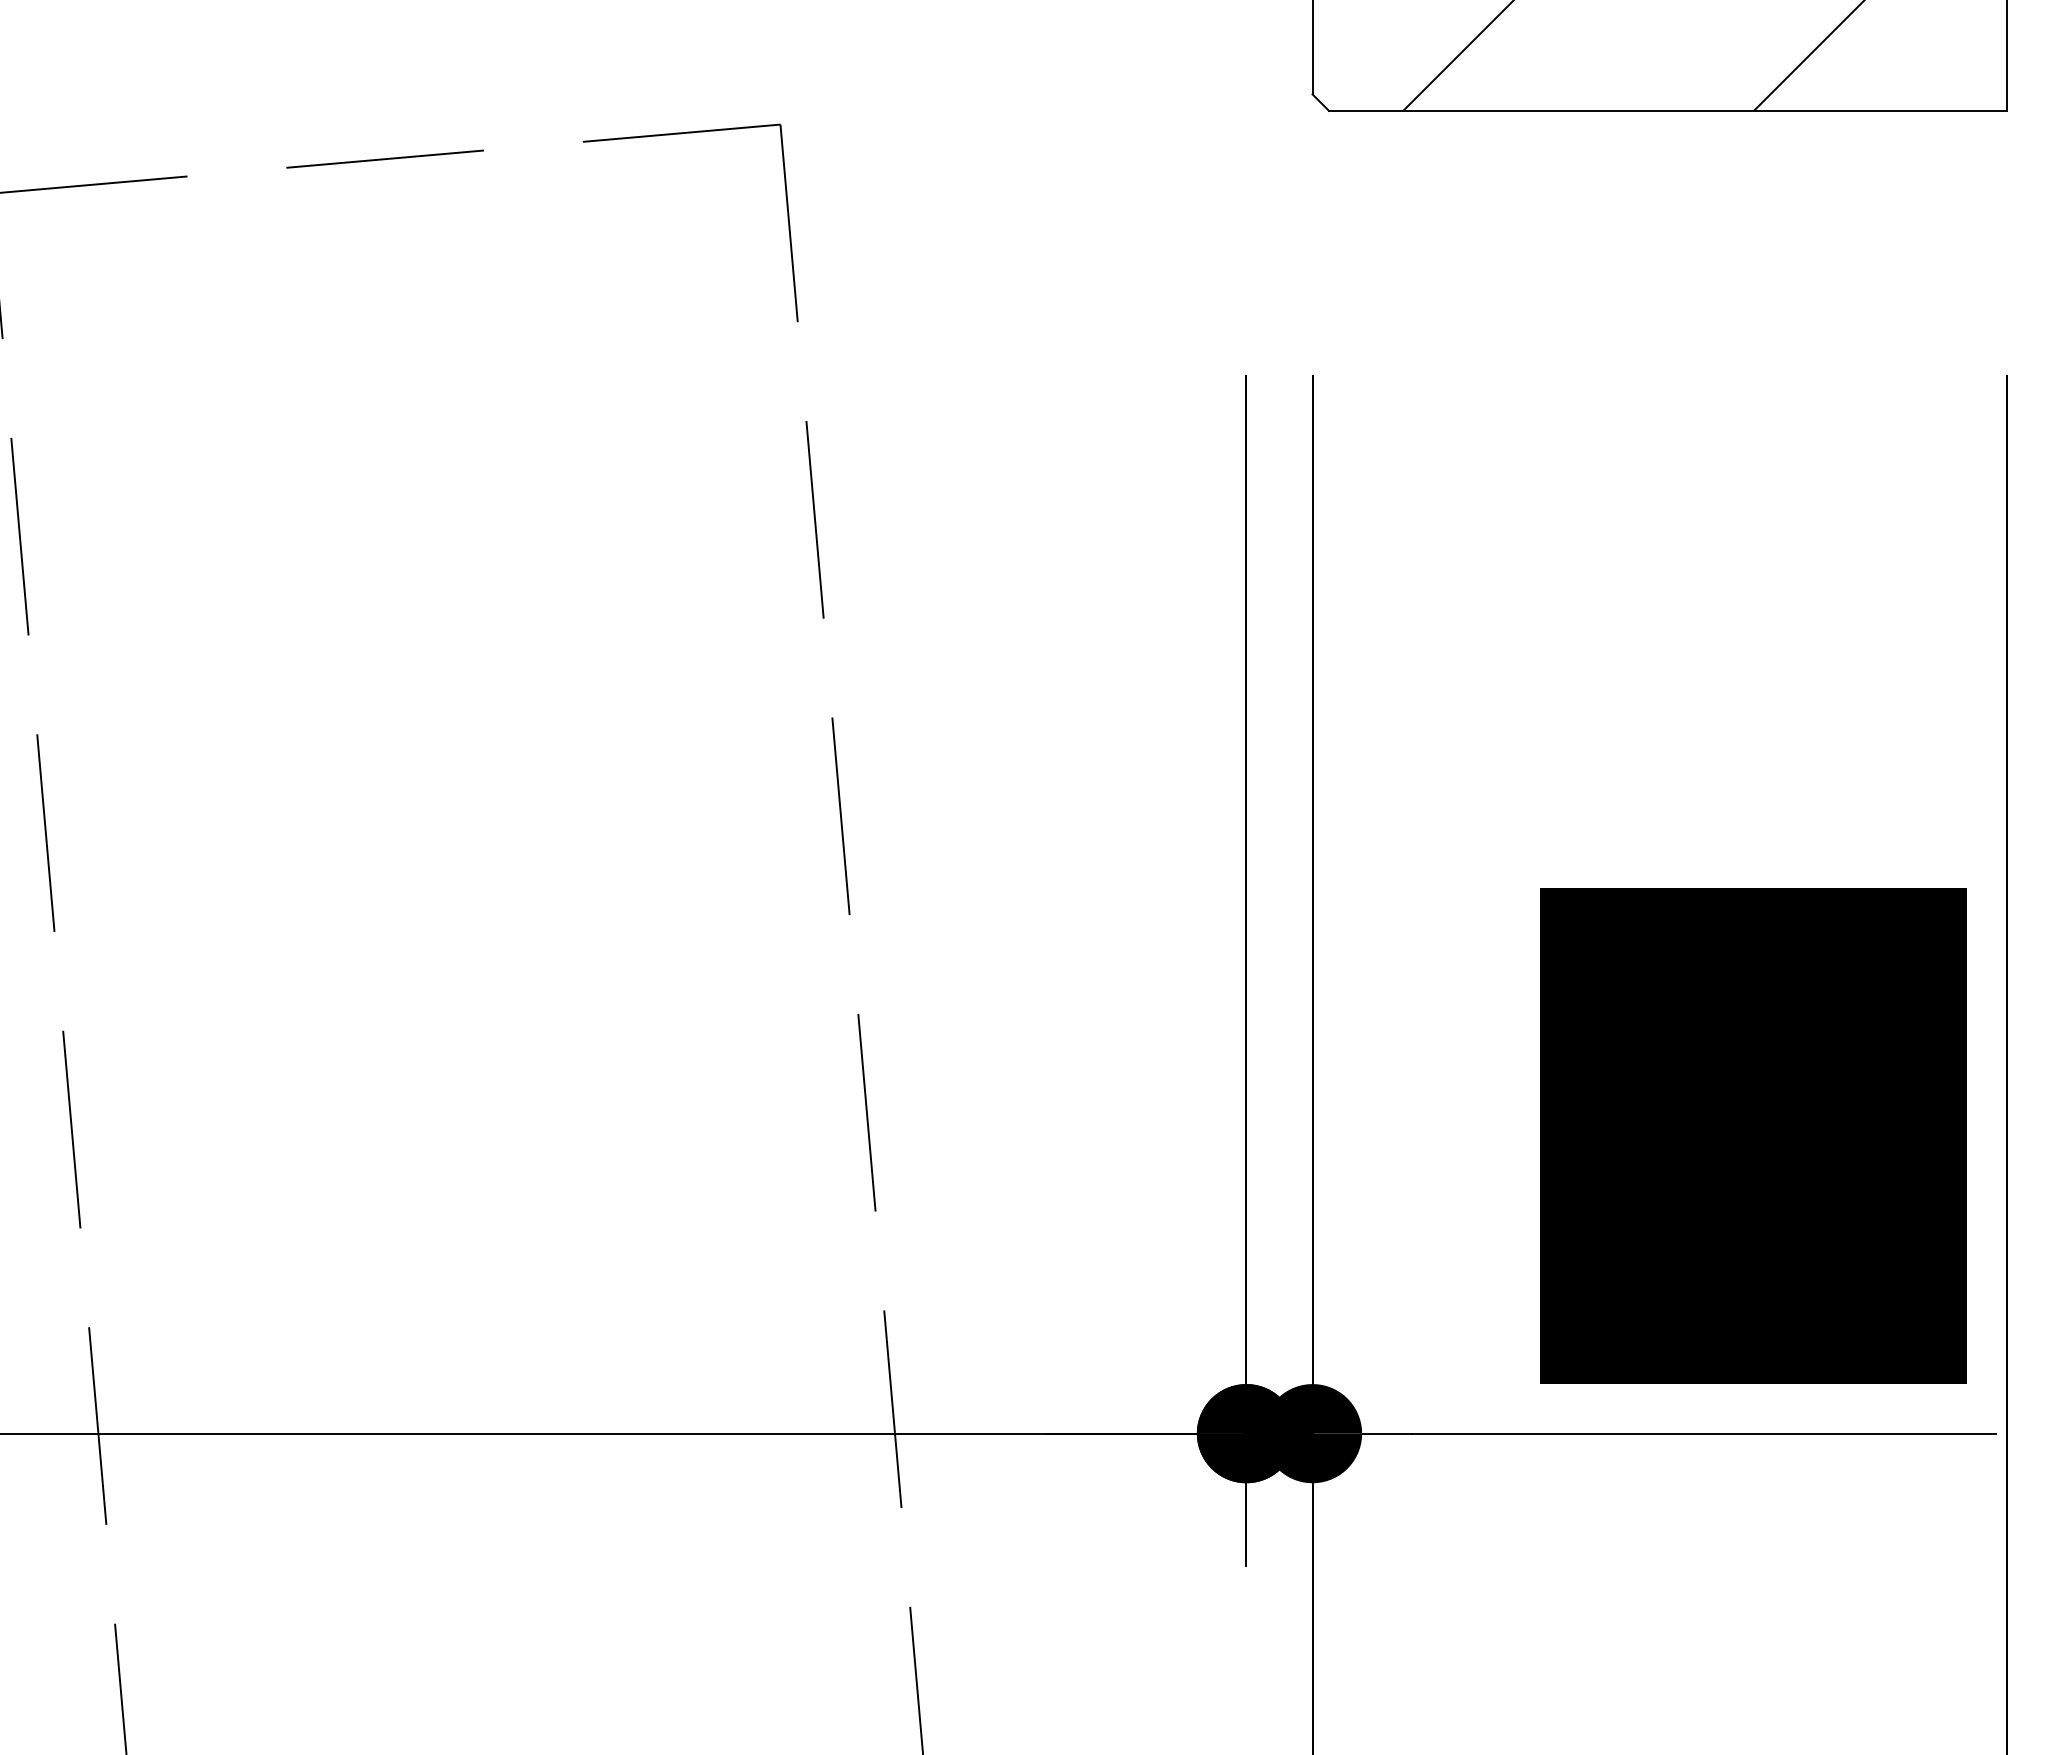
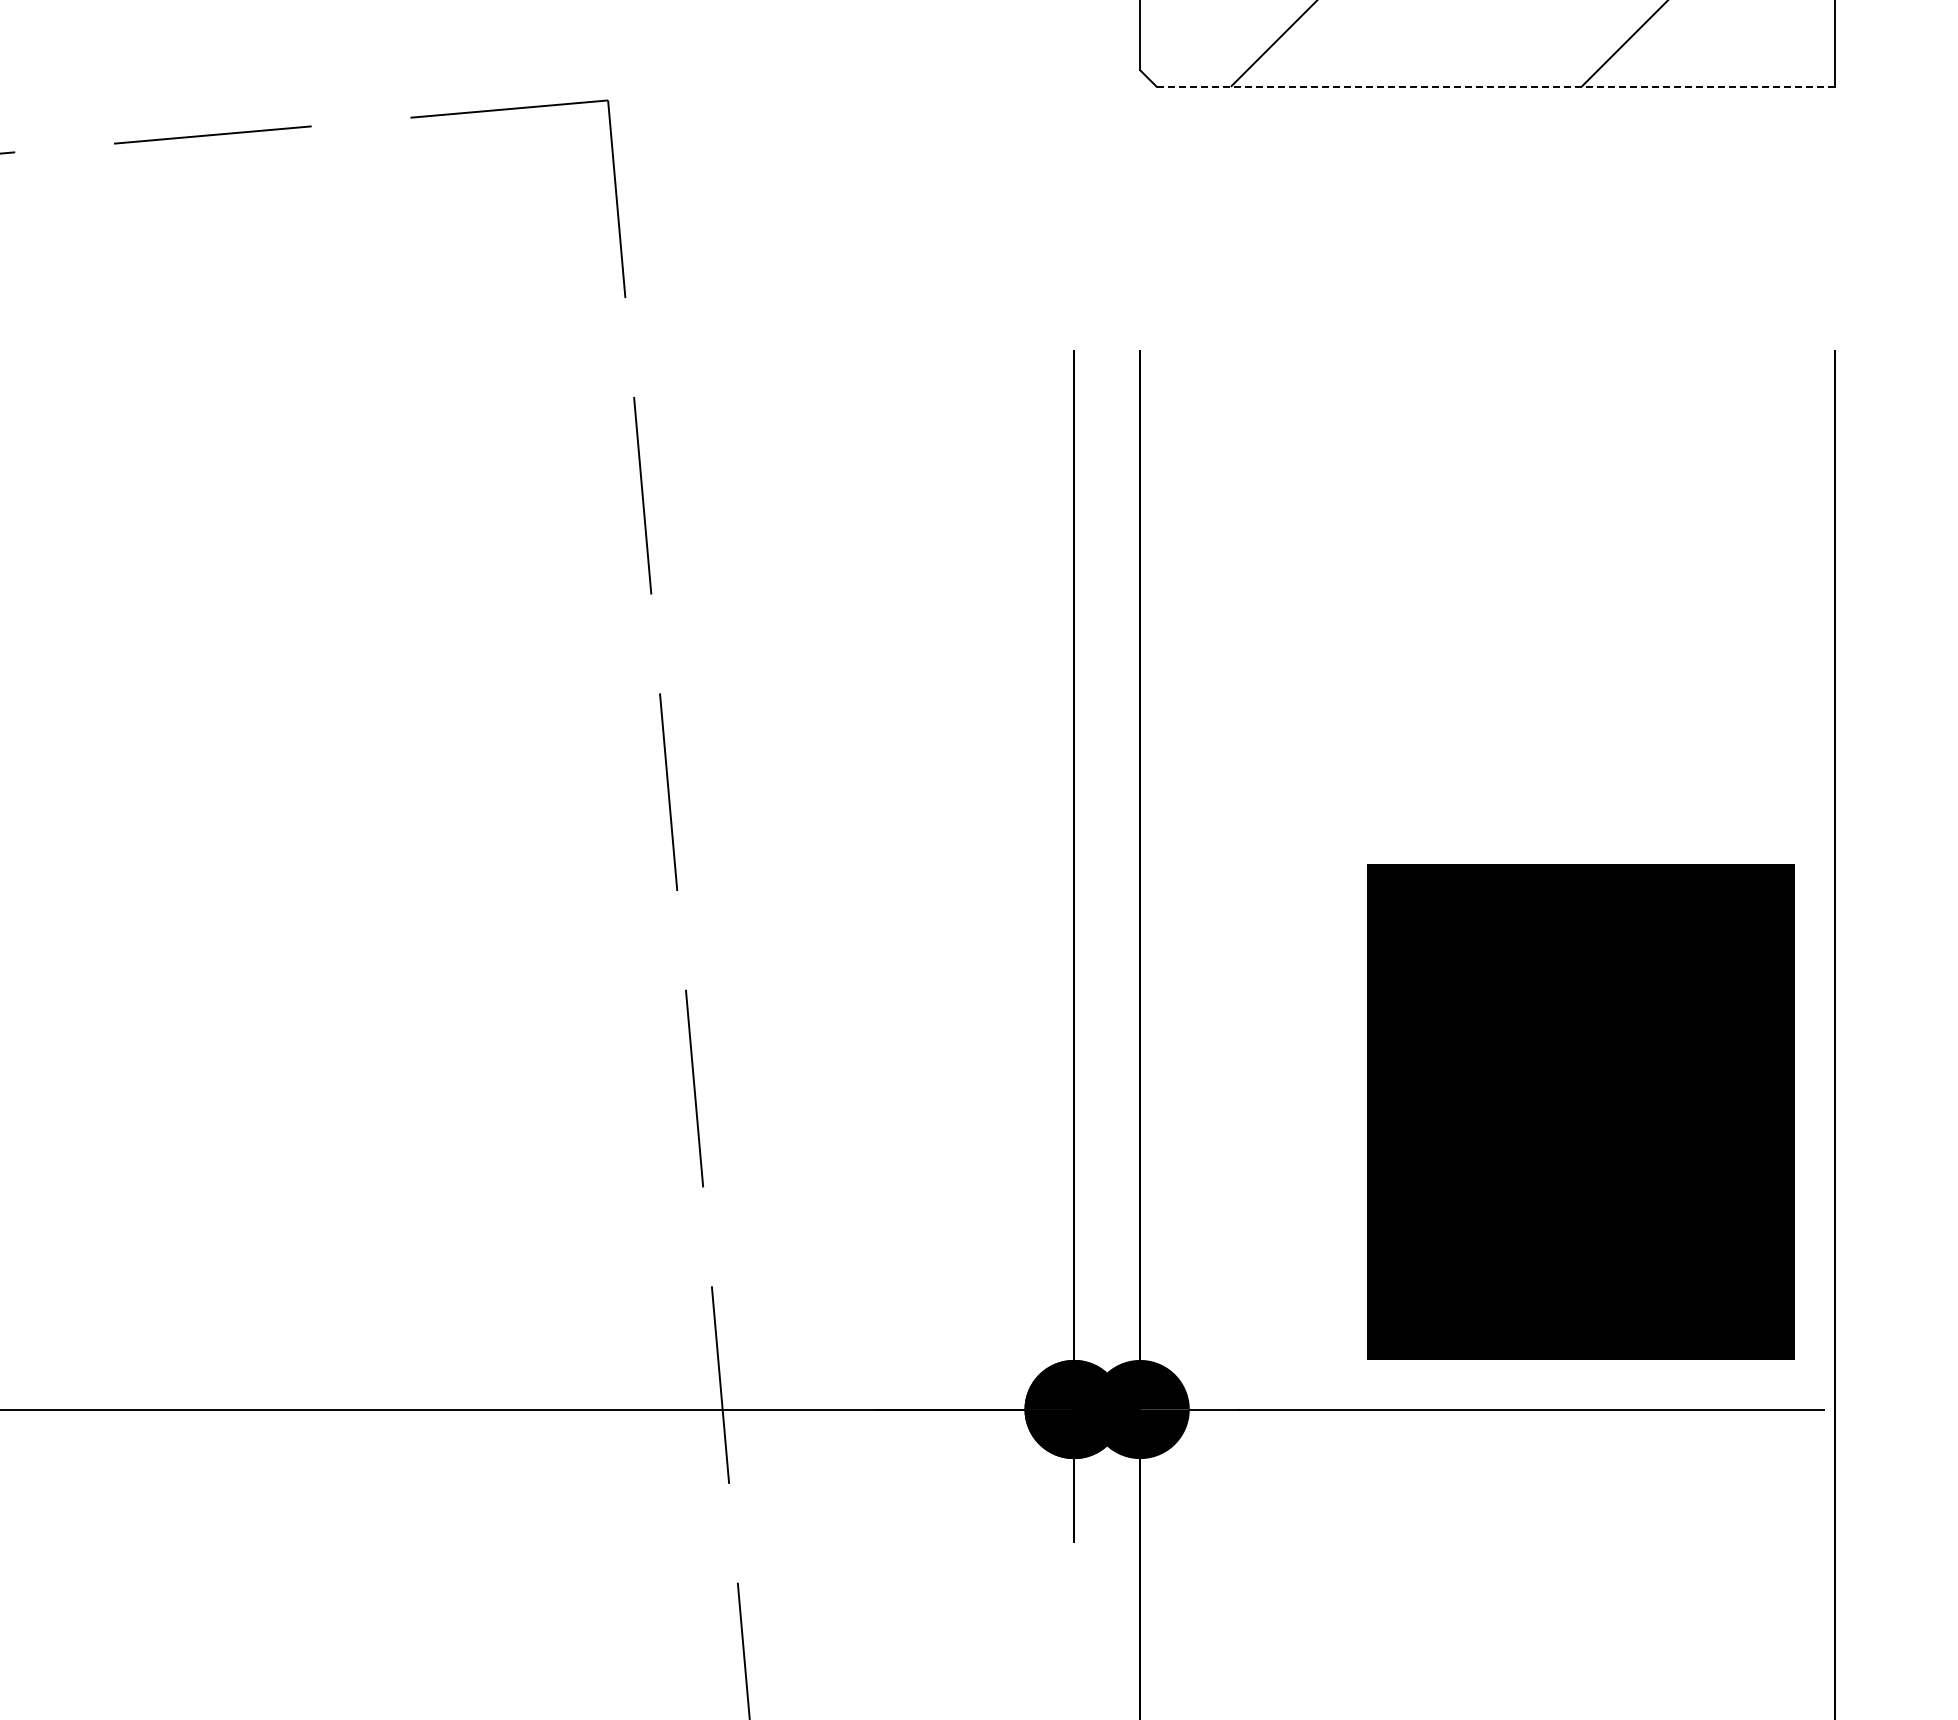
line: (1667, 110) -> (1495, 86), solid -> dashed

